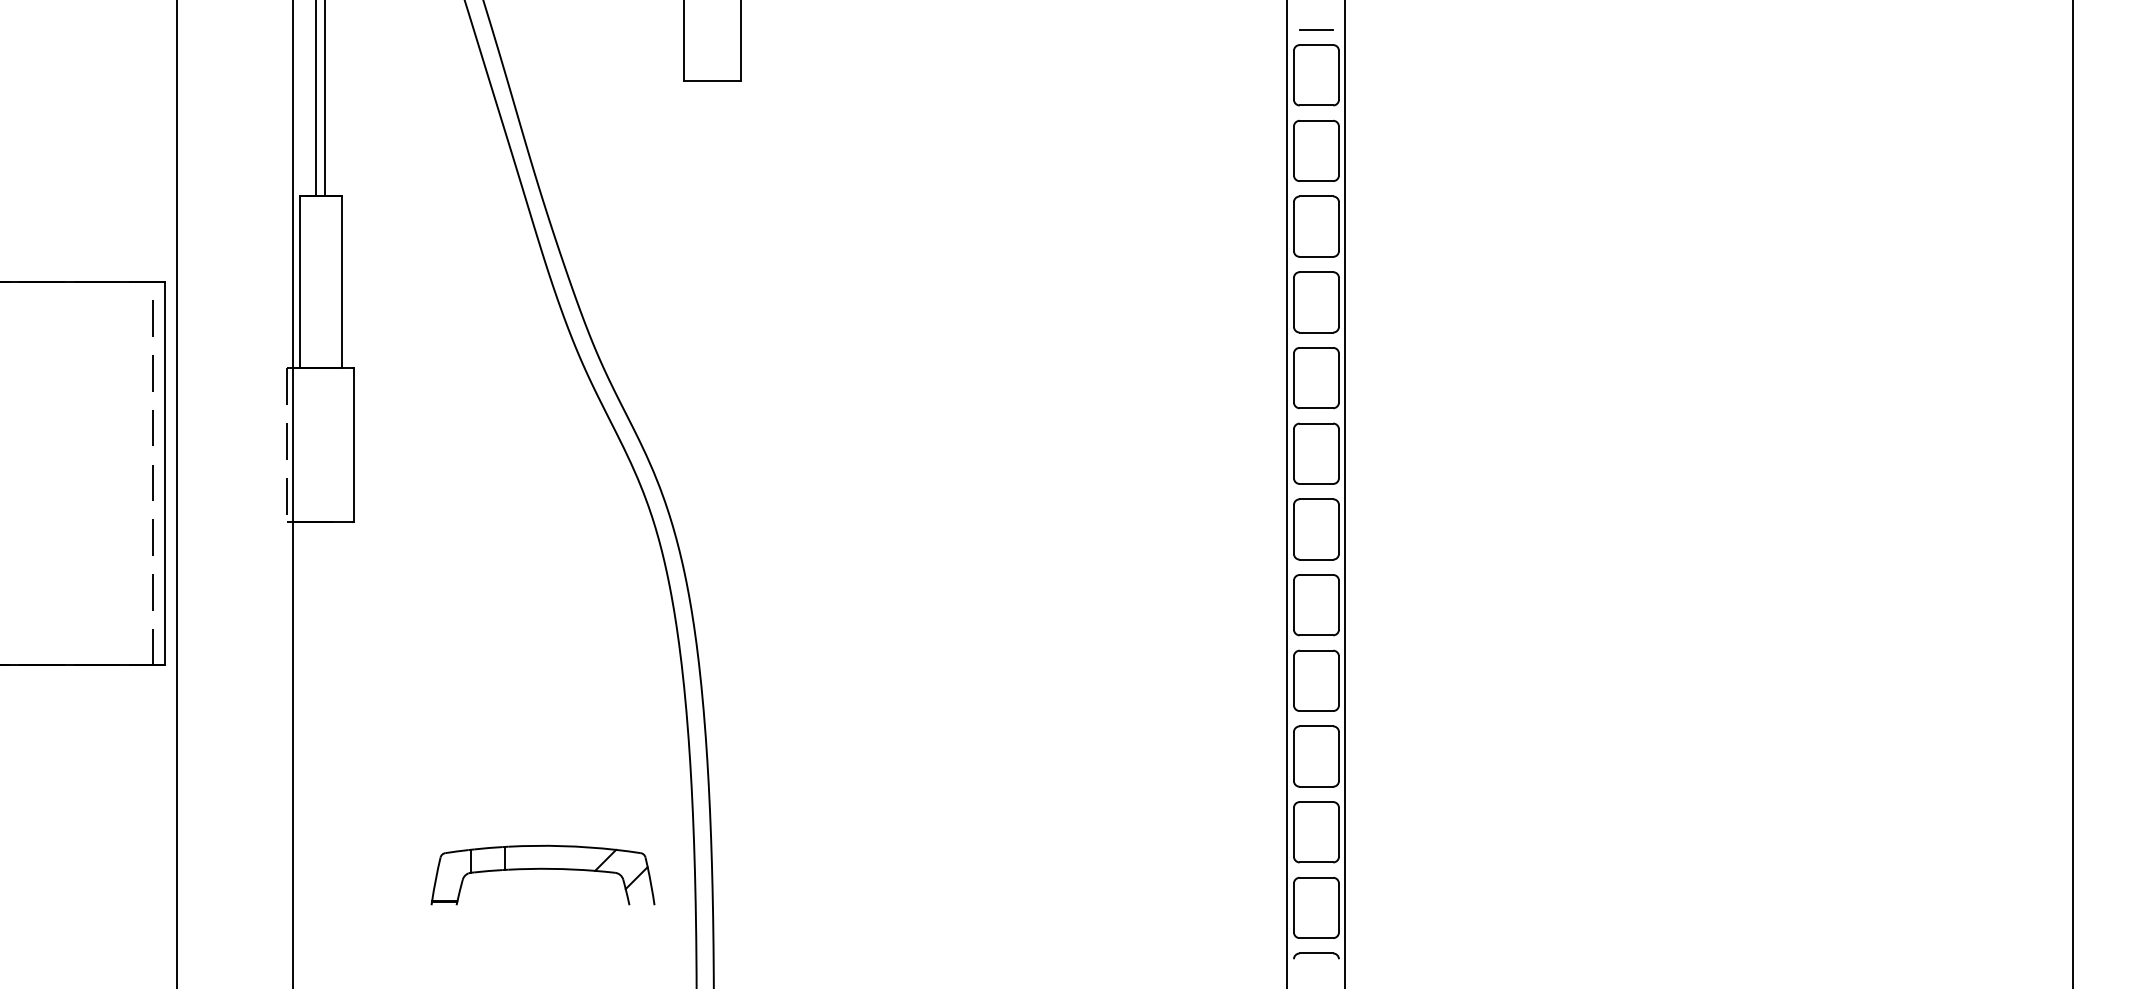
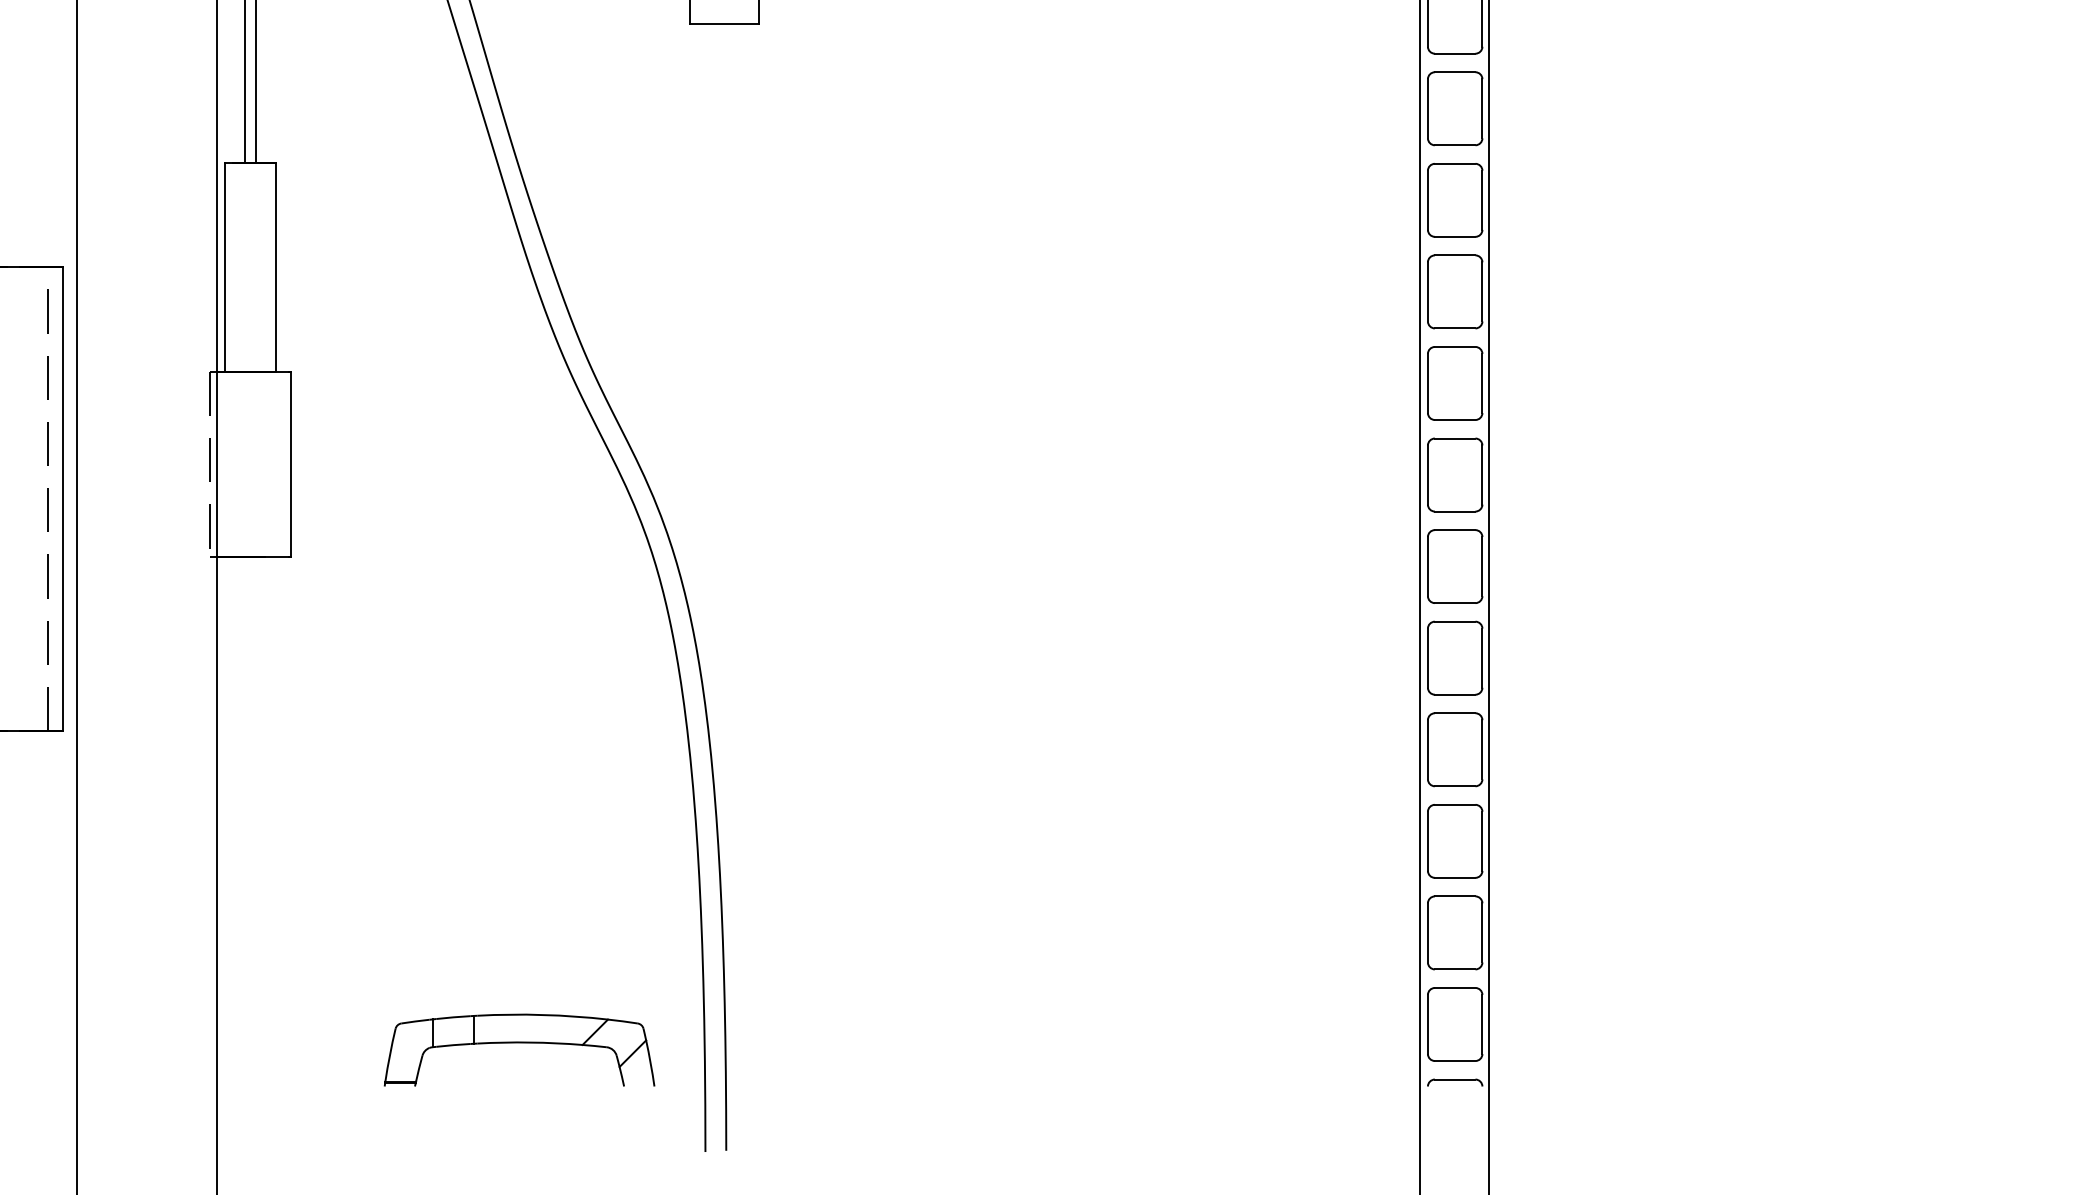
part: (542, 874) -> (518, 1049), moved

